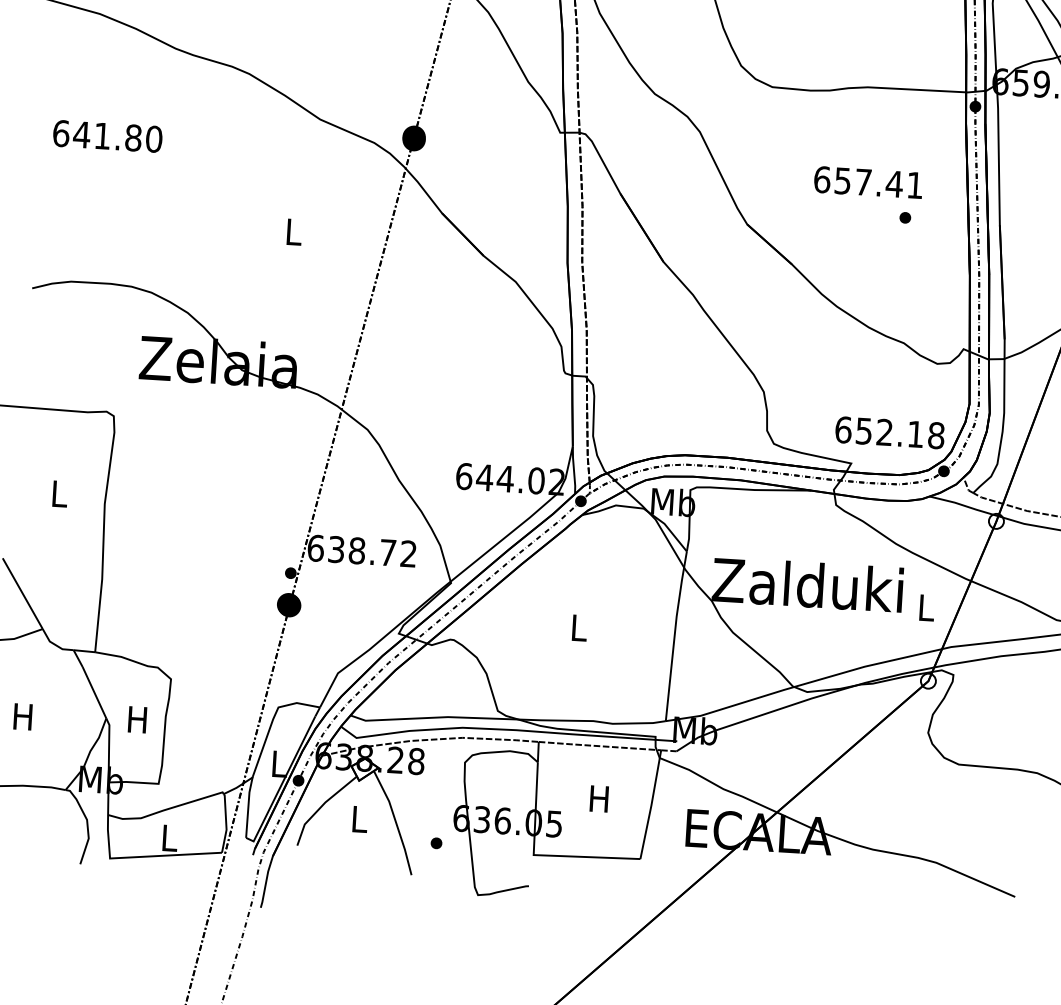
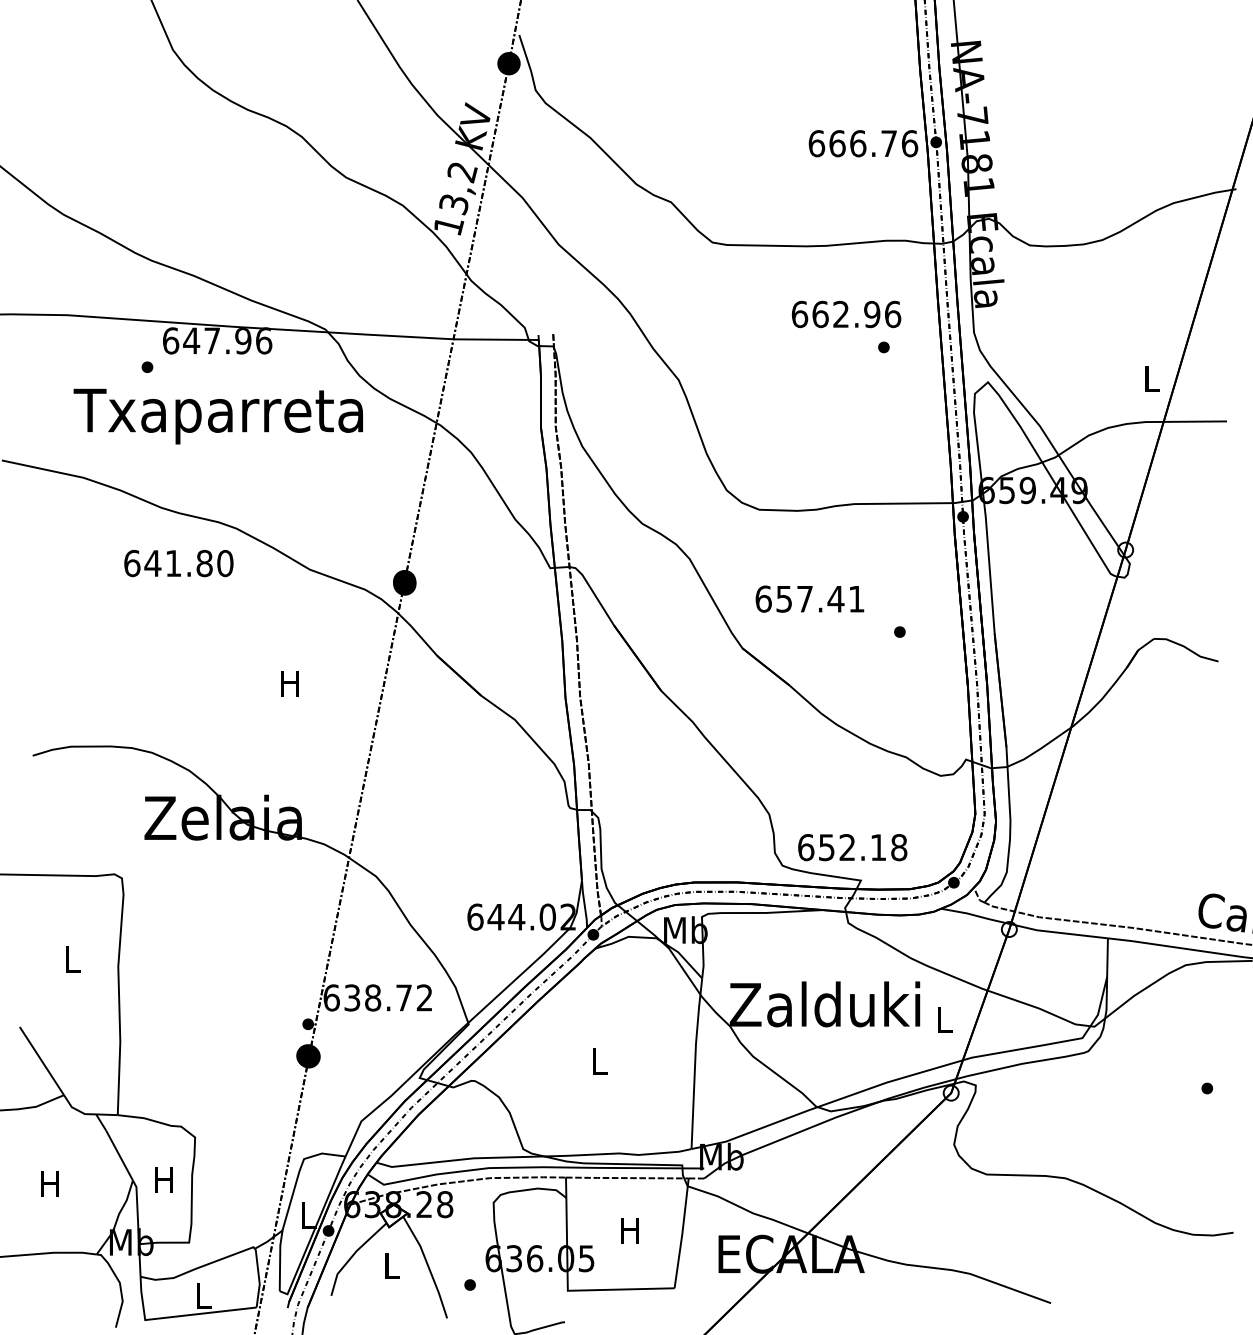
text: (107, 136) -> (178, 563), moved
text: (868, 181) -> (809, 598), moved
text: (292, 231) -> (289, 683), L -> H
text: (889, 432) -> (852, 847), moved

